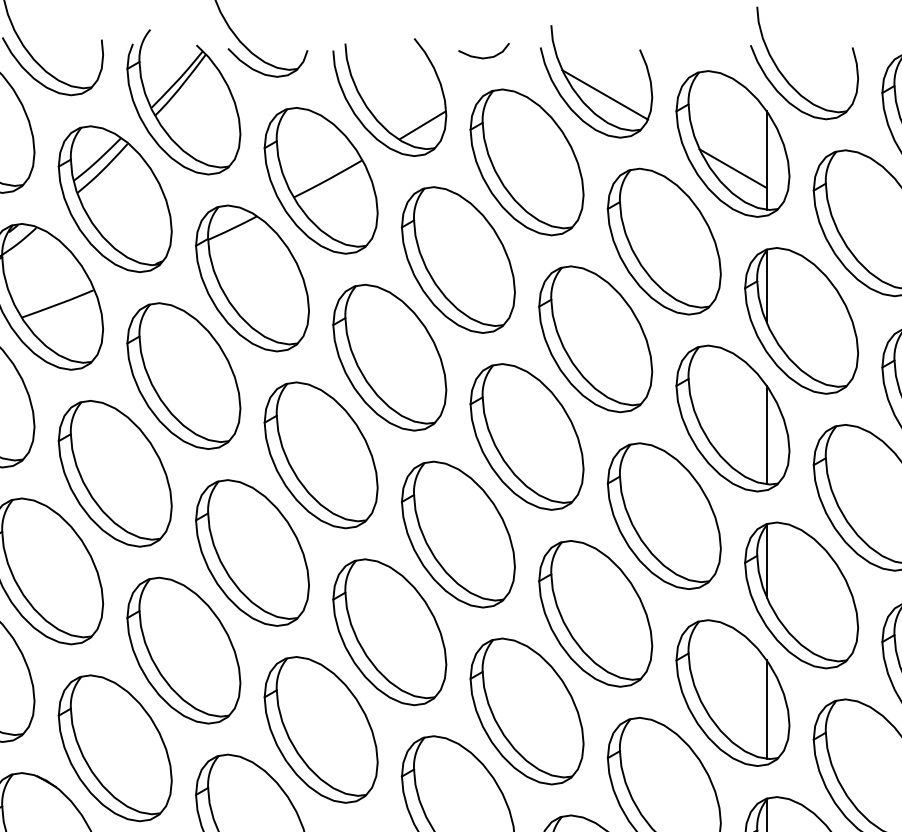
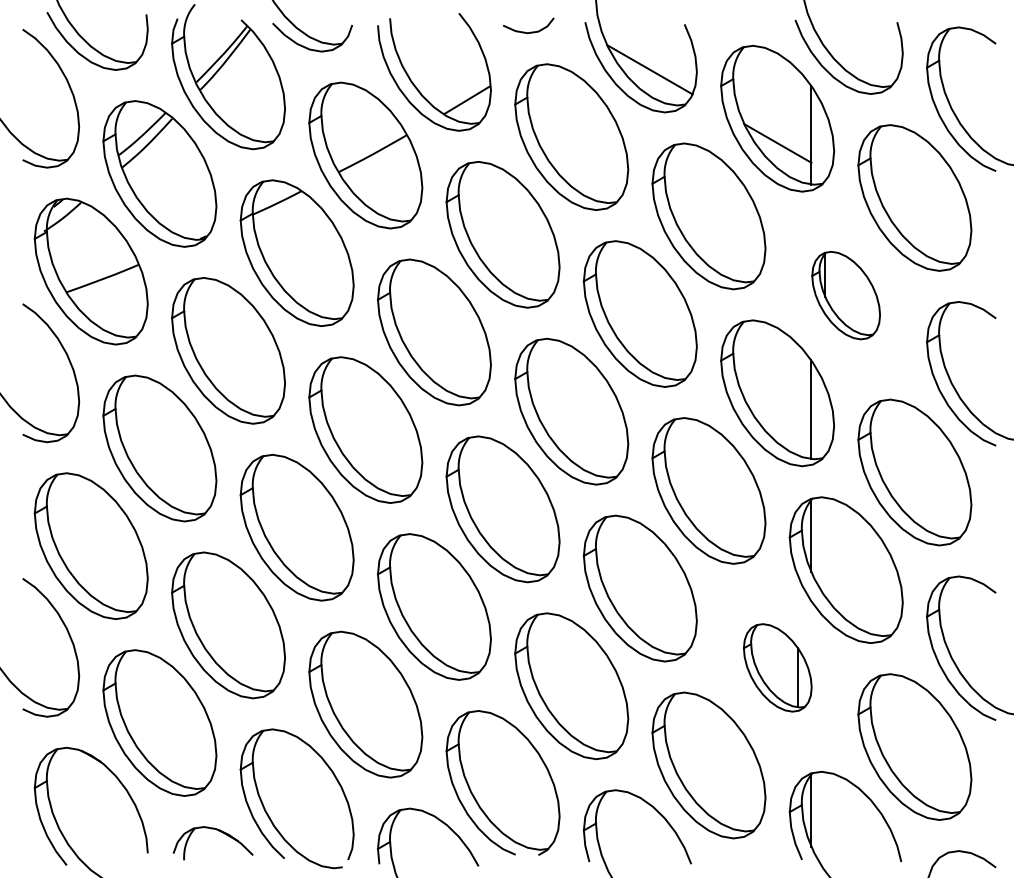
part: (800, 320) -> (845, 295), size x0.6
part: (732, 692) -> (777, 667), size x0.6

